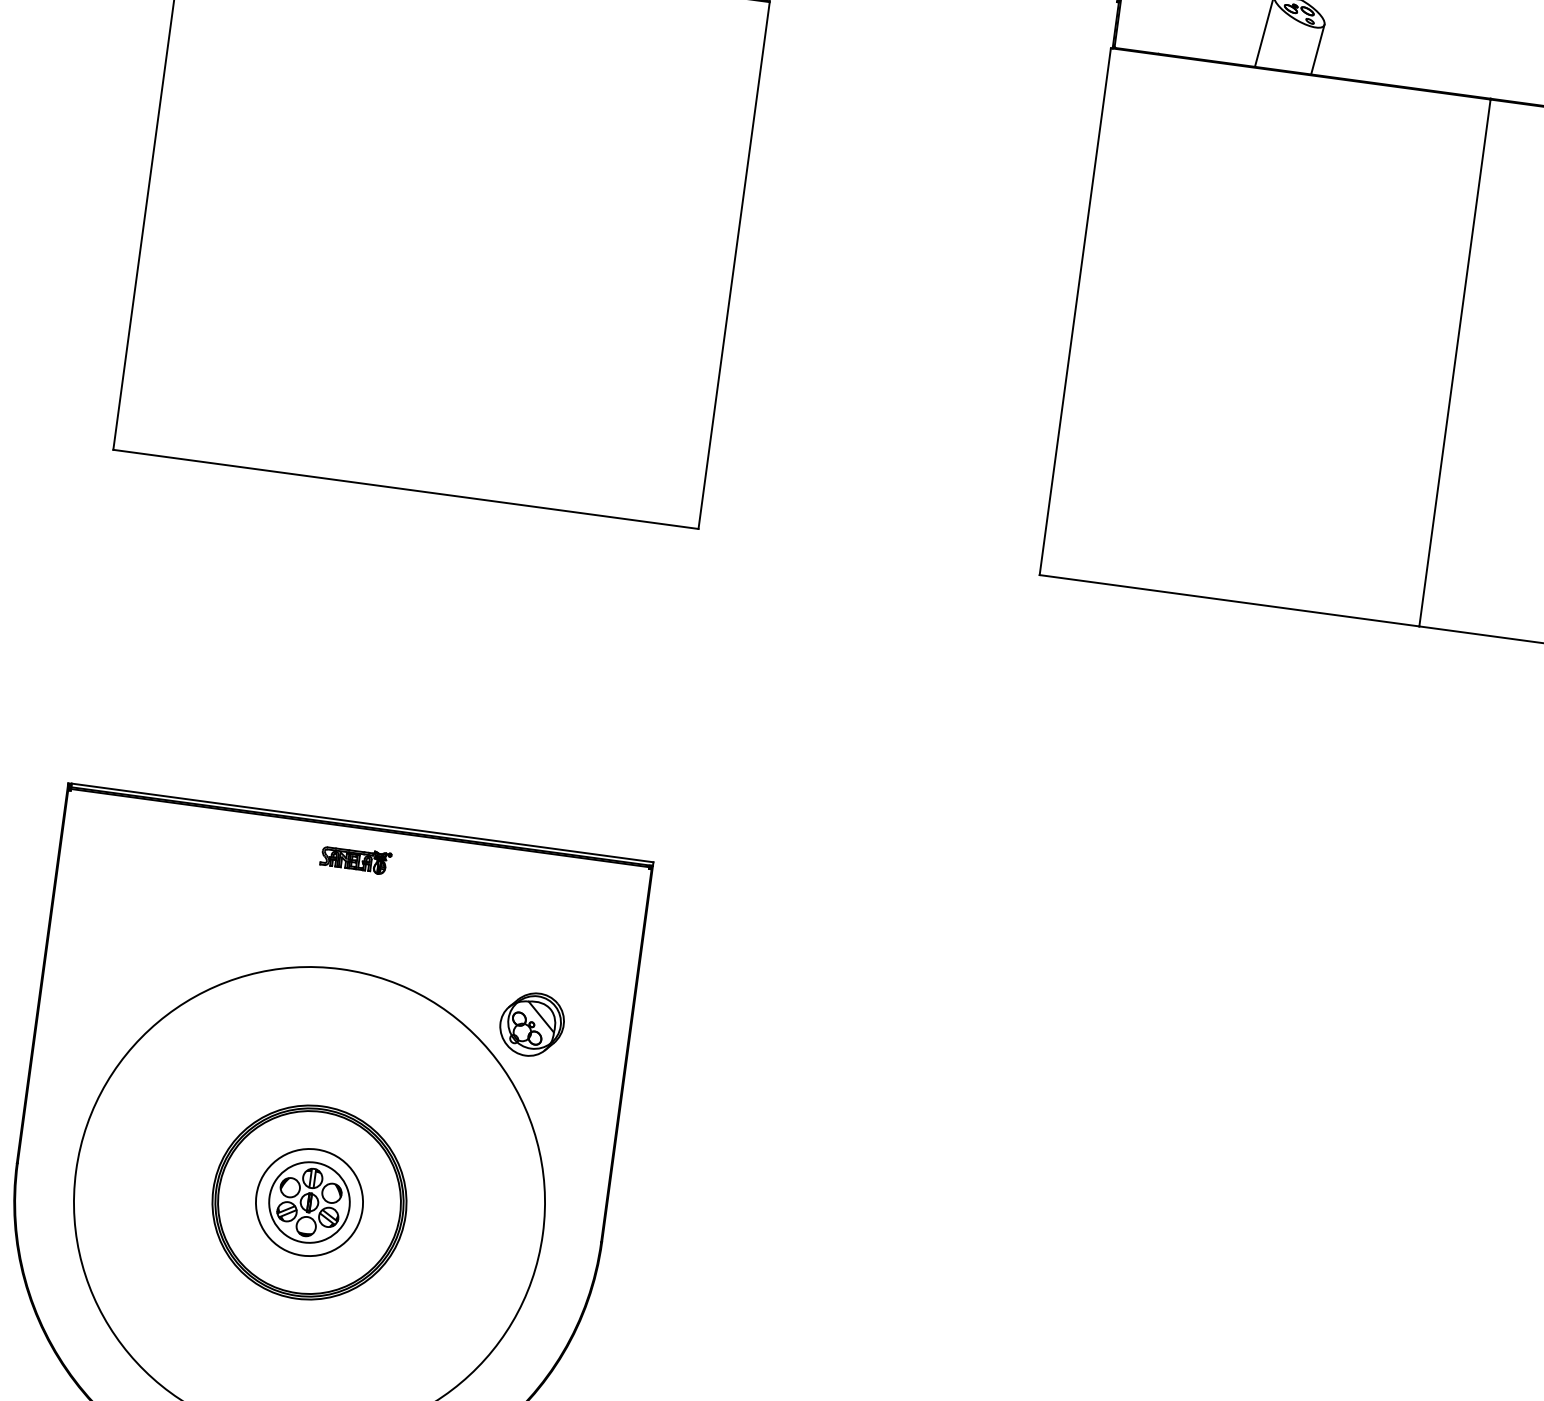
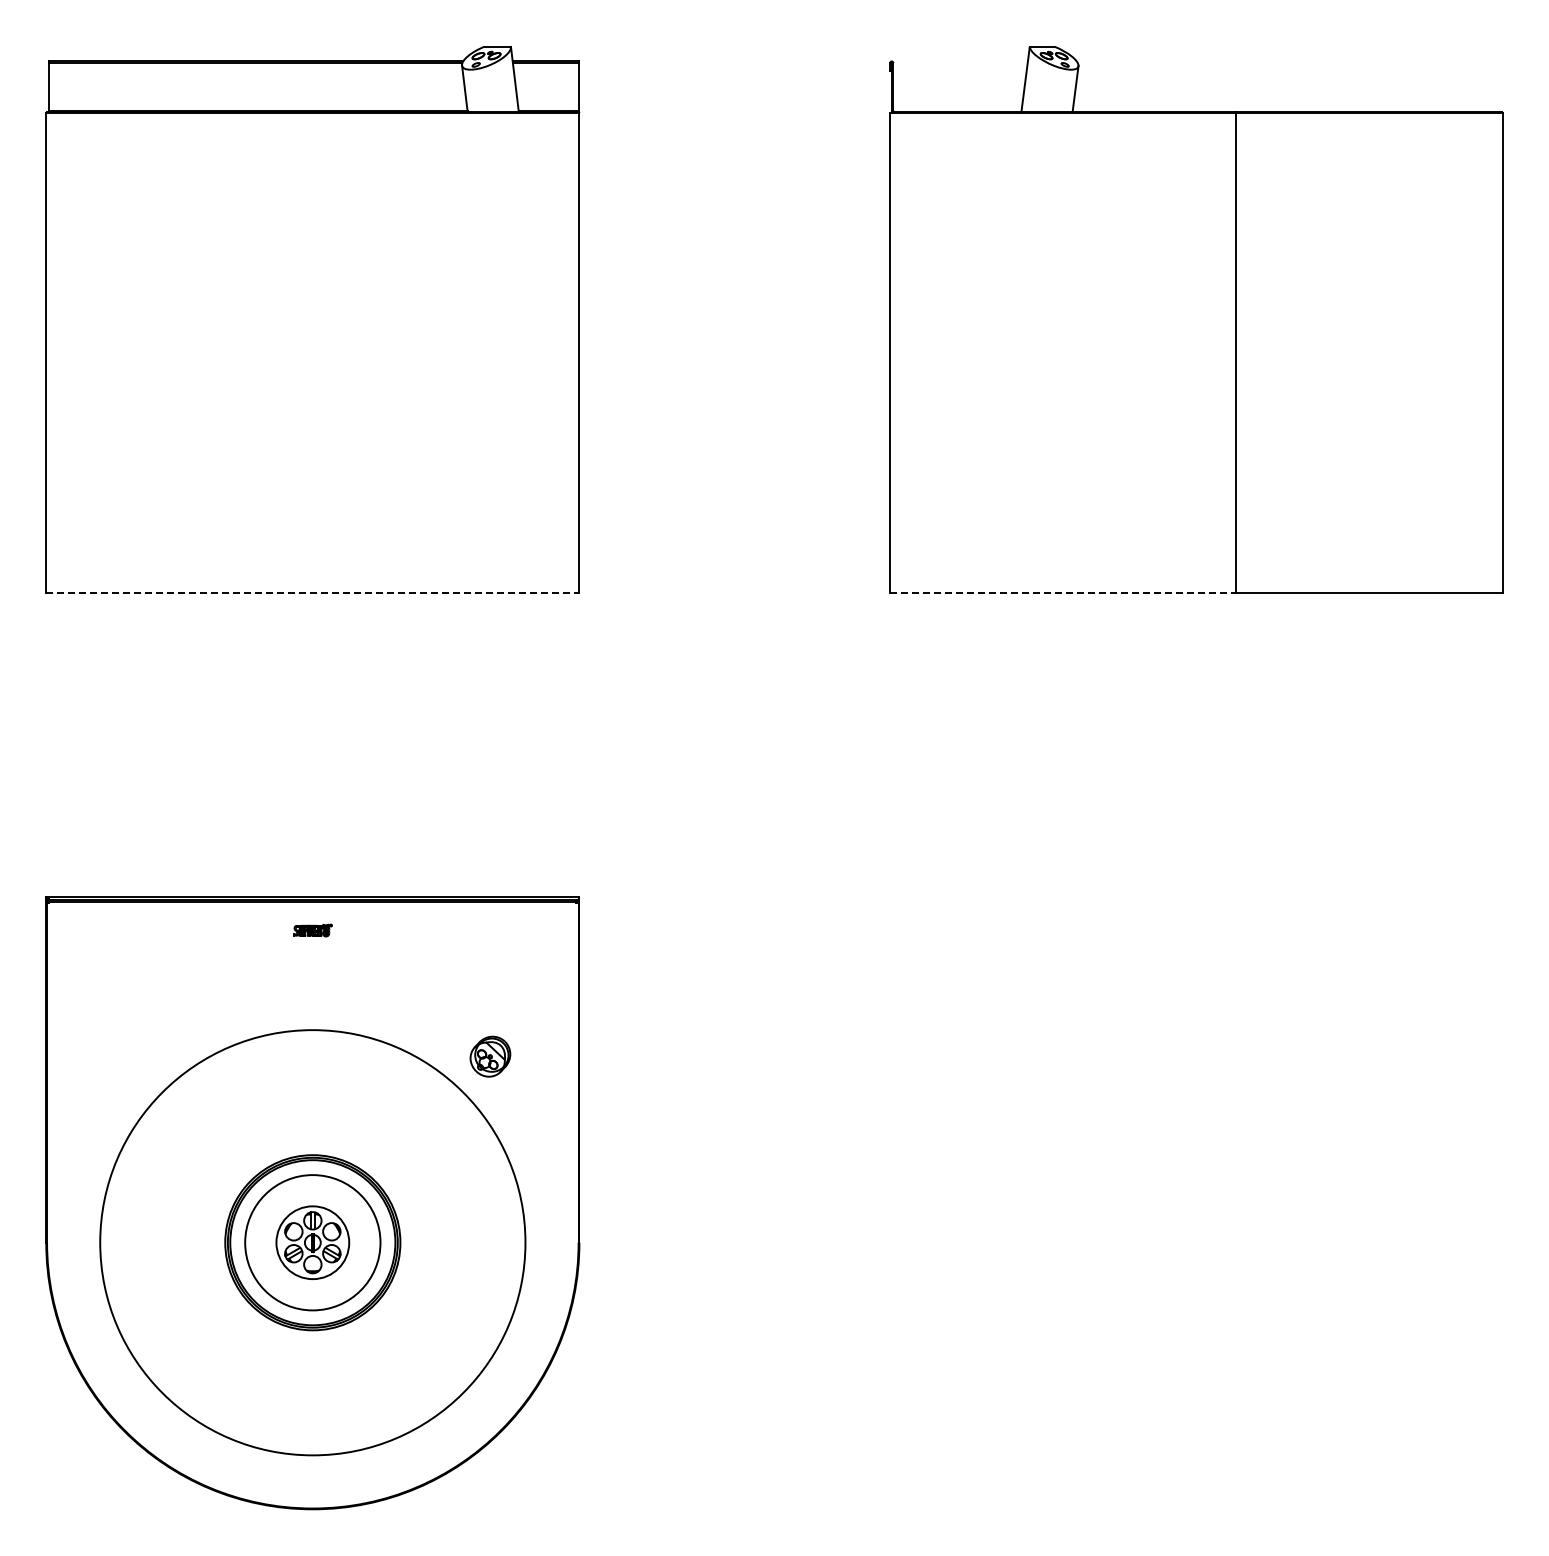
line: (405, 489) -> (312, 593), solid -> dashed
line: (1229, 601) -> (1063, 593), solid -> dashed
part: (355, 859) -> (312, 930), size x0.6
part: (532, 1024) -> (490, 1056), size x0.7
circle: (309, 1202) -> (312, 1242), size x1.4

